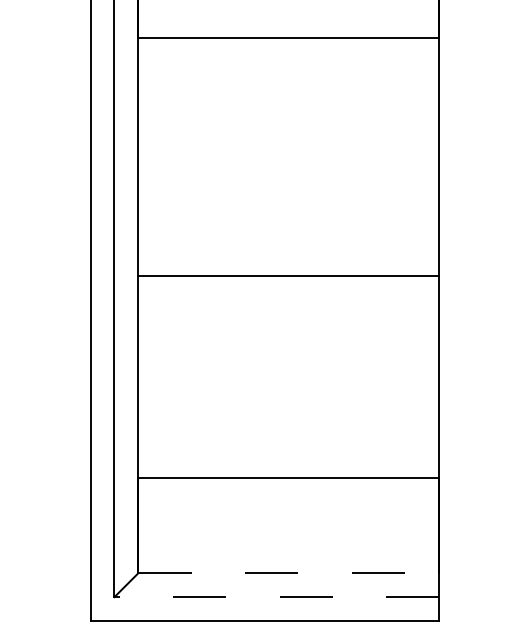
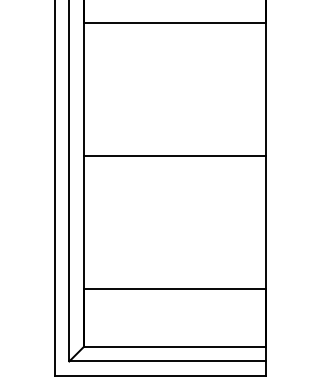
line: (288, 276) -> (174, 156), moved
line: (289, 572) -> (175, 346), dashed -> solid
line: (276, 597) -> (167, 361), dashed -> solid

